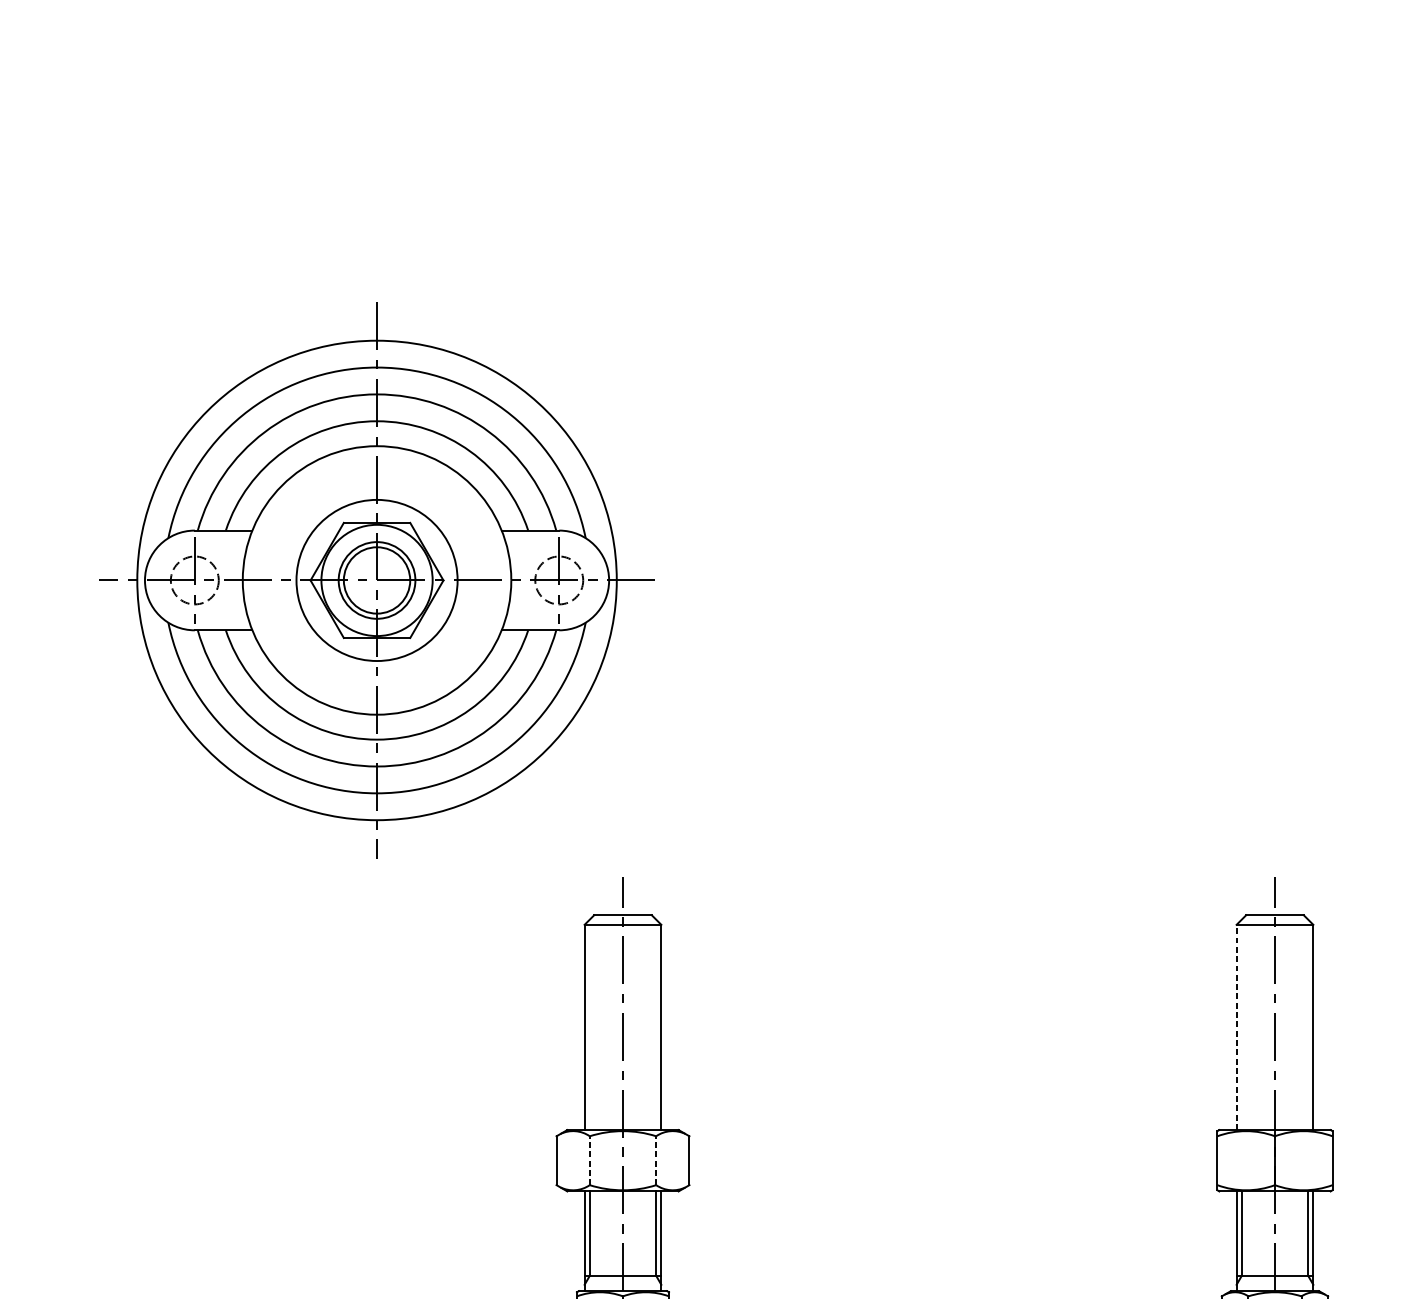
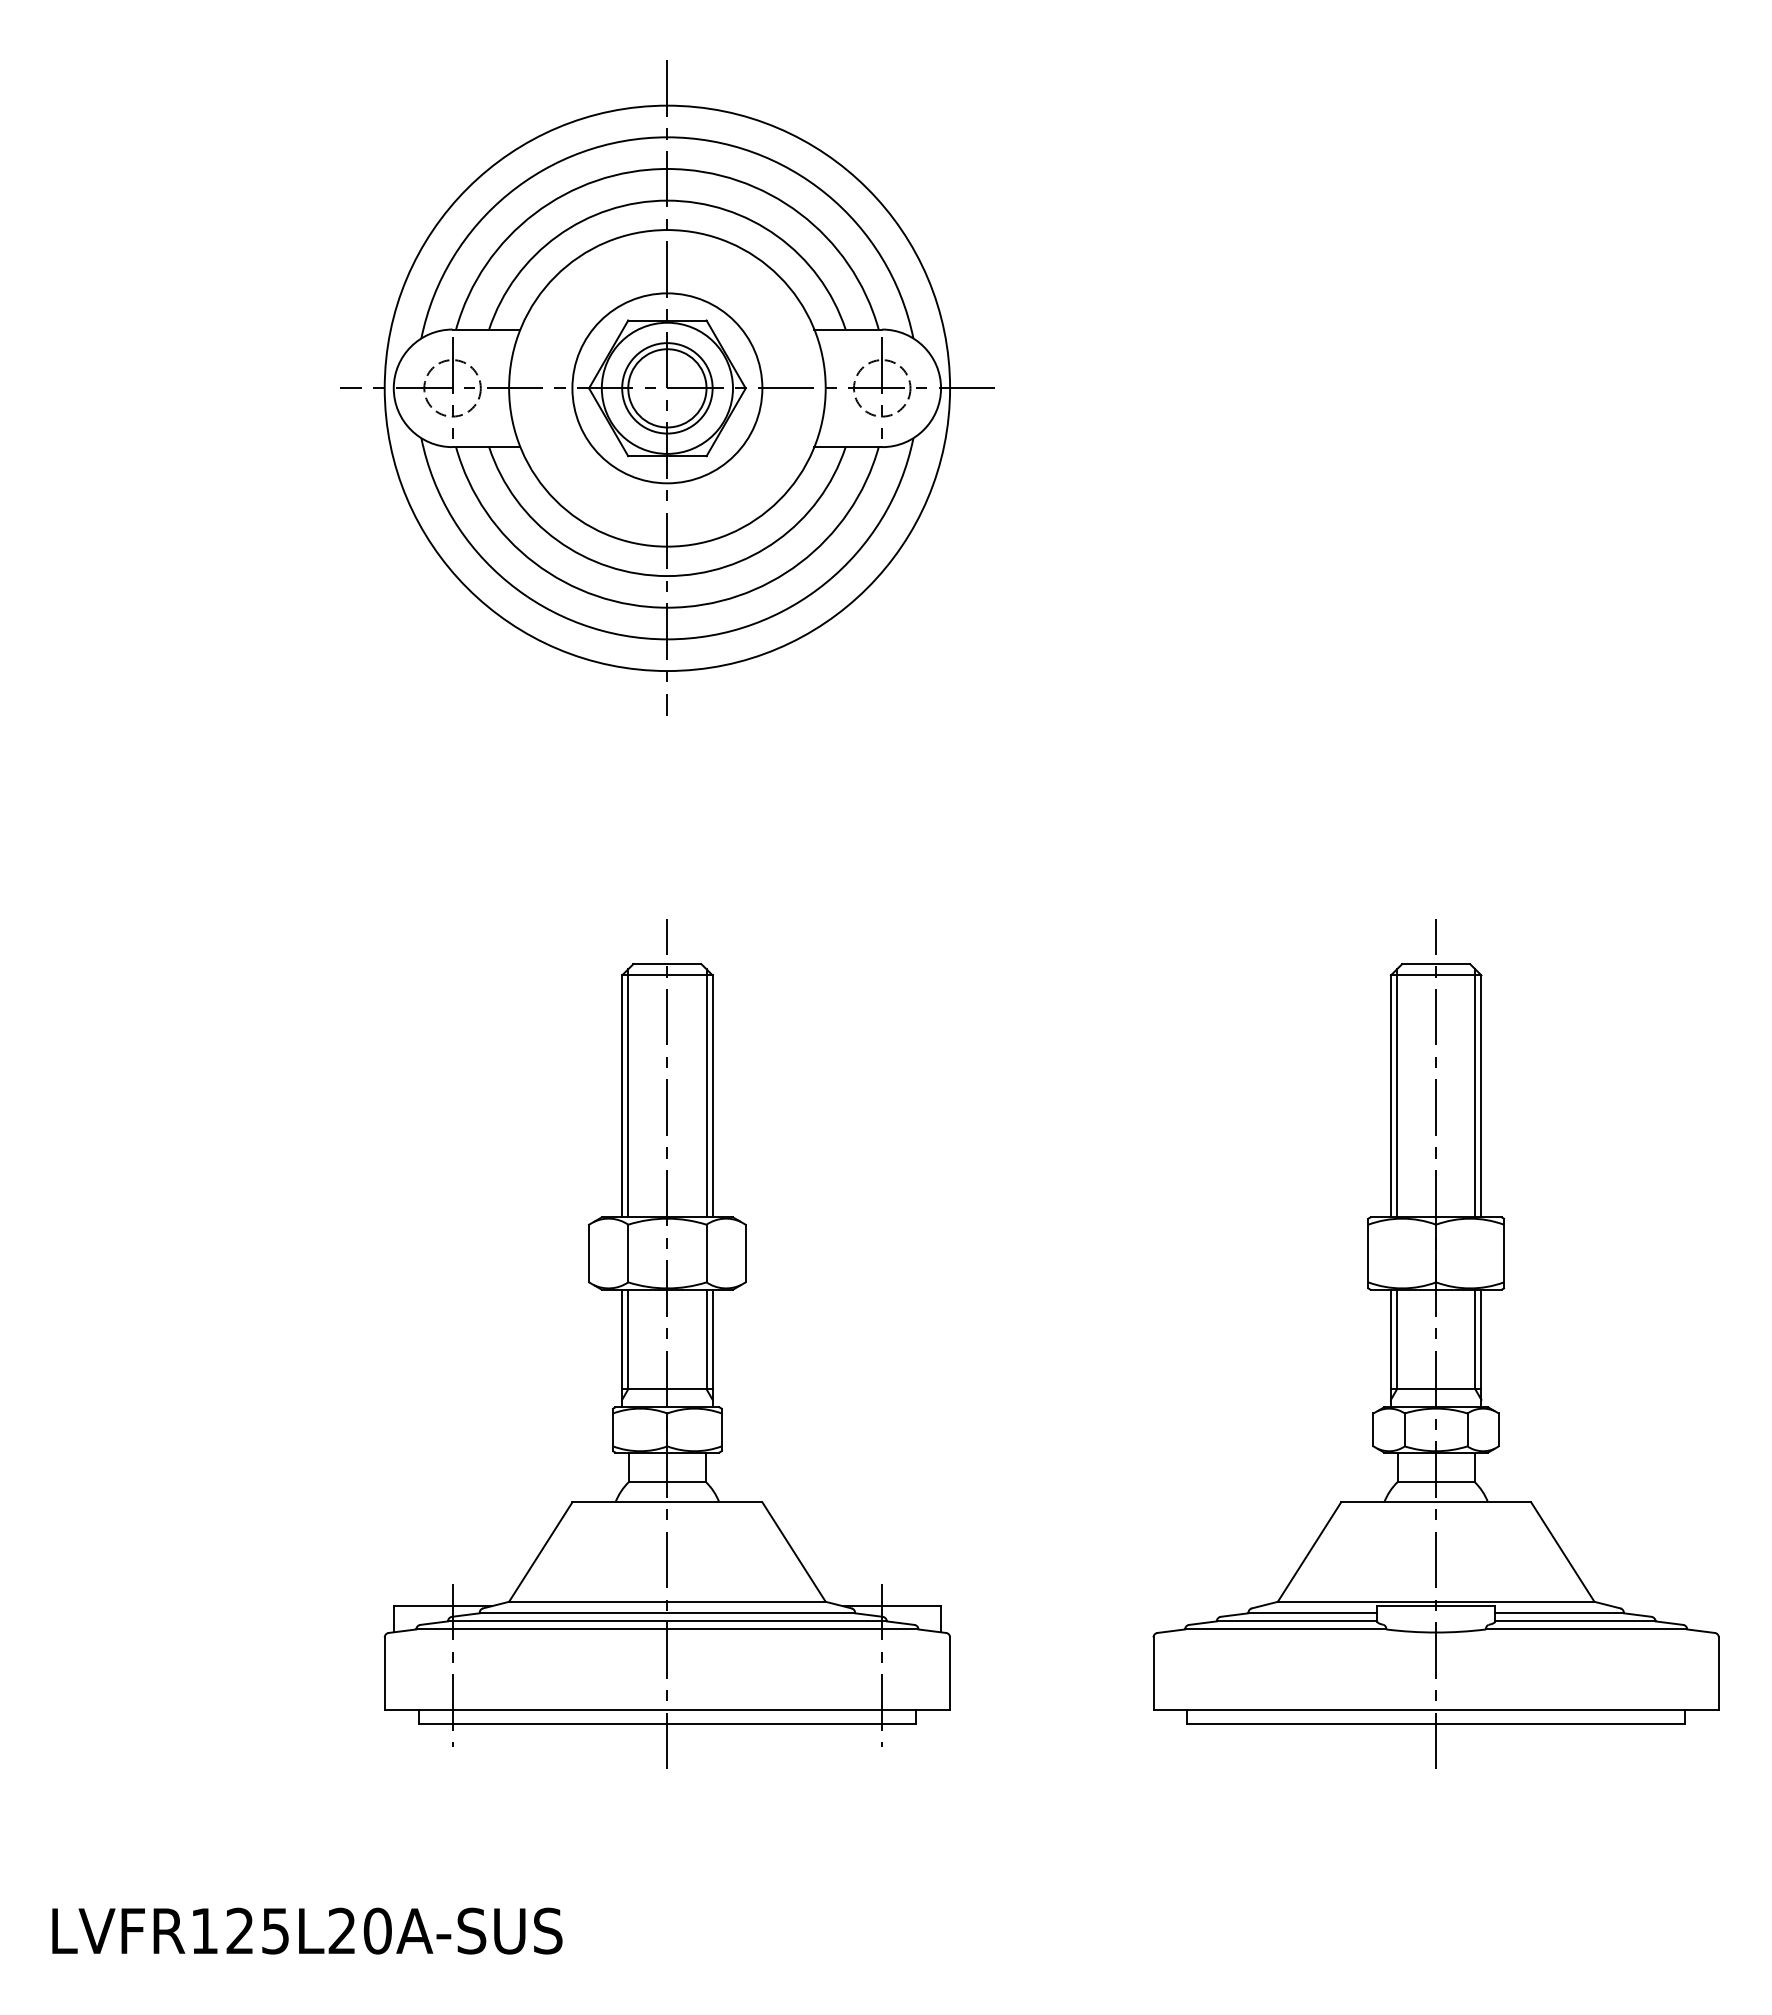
part: (377, 579) -> (667, 387), moved
line: (590, 1024) -> (628, 1093), added
line: (656, 1024) -> (706, 1093), added
line: (1242, 1024) -> (1397, 1093), added
line: (1308, 1024) -> (1475, 1093), added
line: (1236, 1027) -> (1390, 1096), dashed -> solid
line: (590, 1160) -> (628, 1253), dashed -> solid
line: (656, 1160) -> (706, 1253), dashed -> solid

